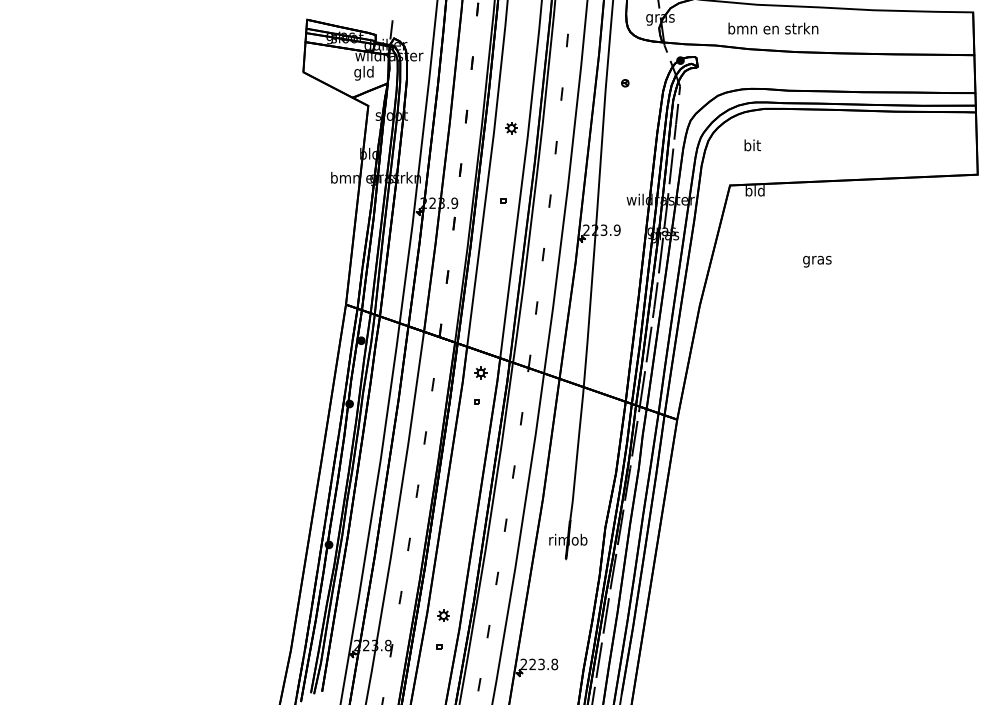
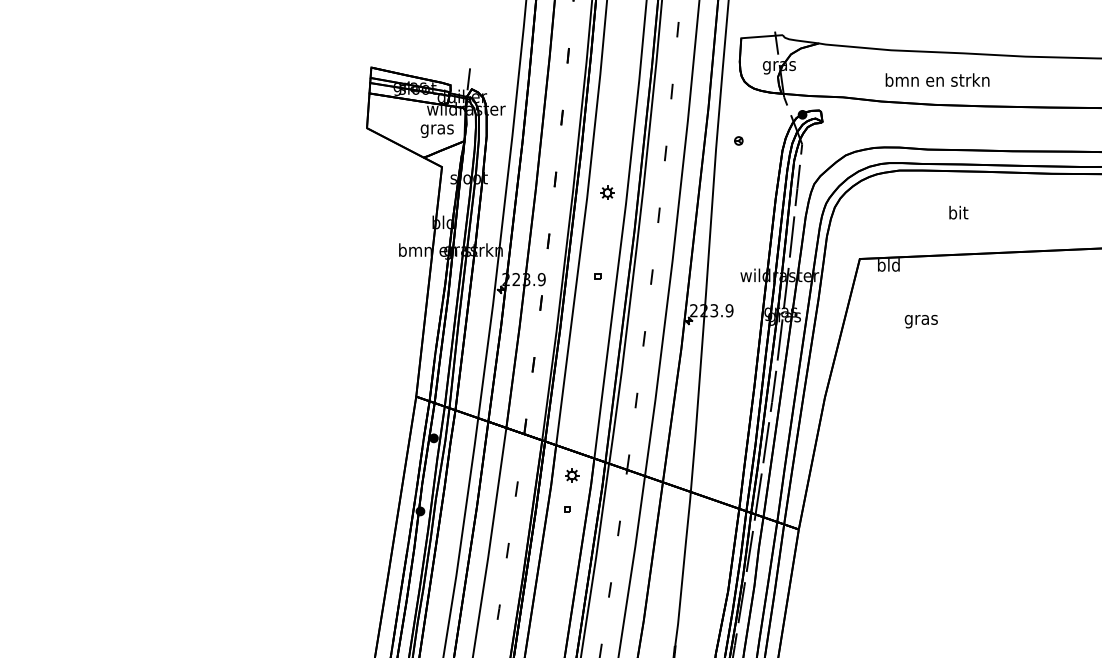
text: (773, 28) -> (937, 80), moved
text: (363, 72) -> (436, 128), gld -> gras
text: (752, 145) -> (958, 212), moved
text: (817, 261) -> (921, 321), moved

